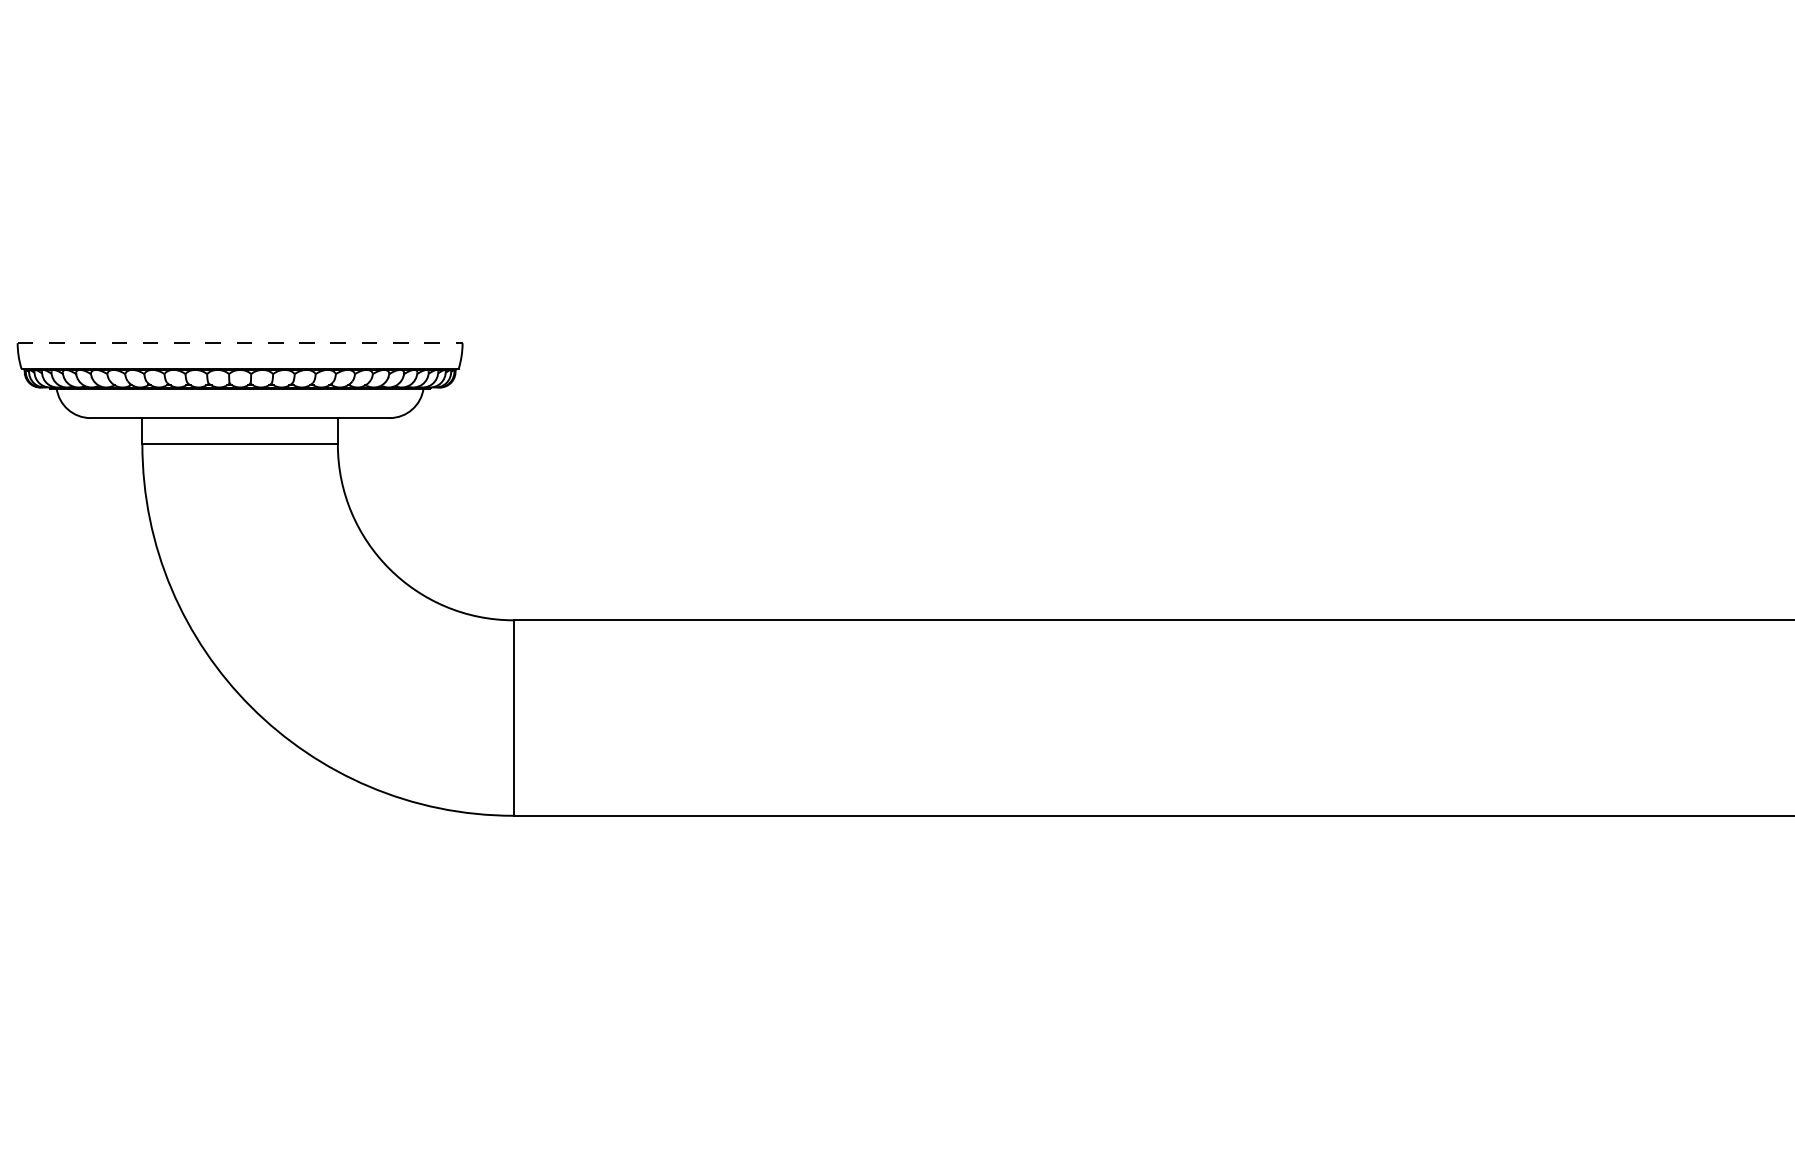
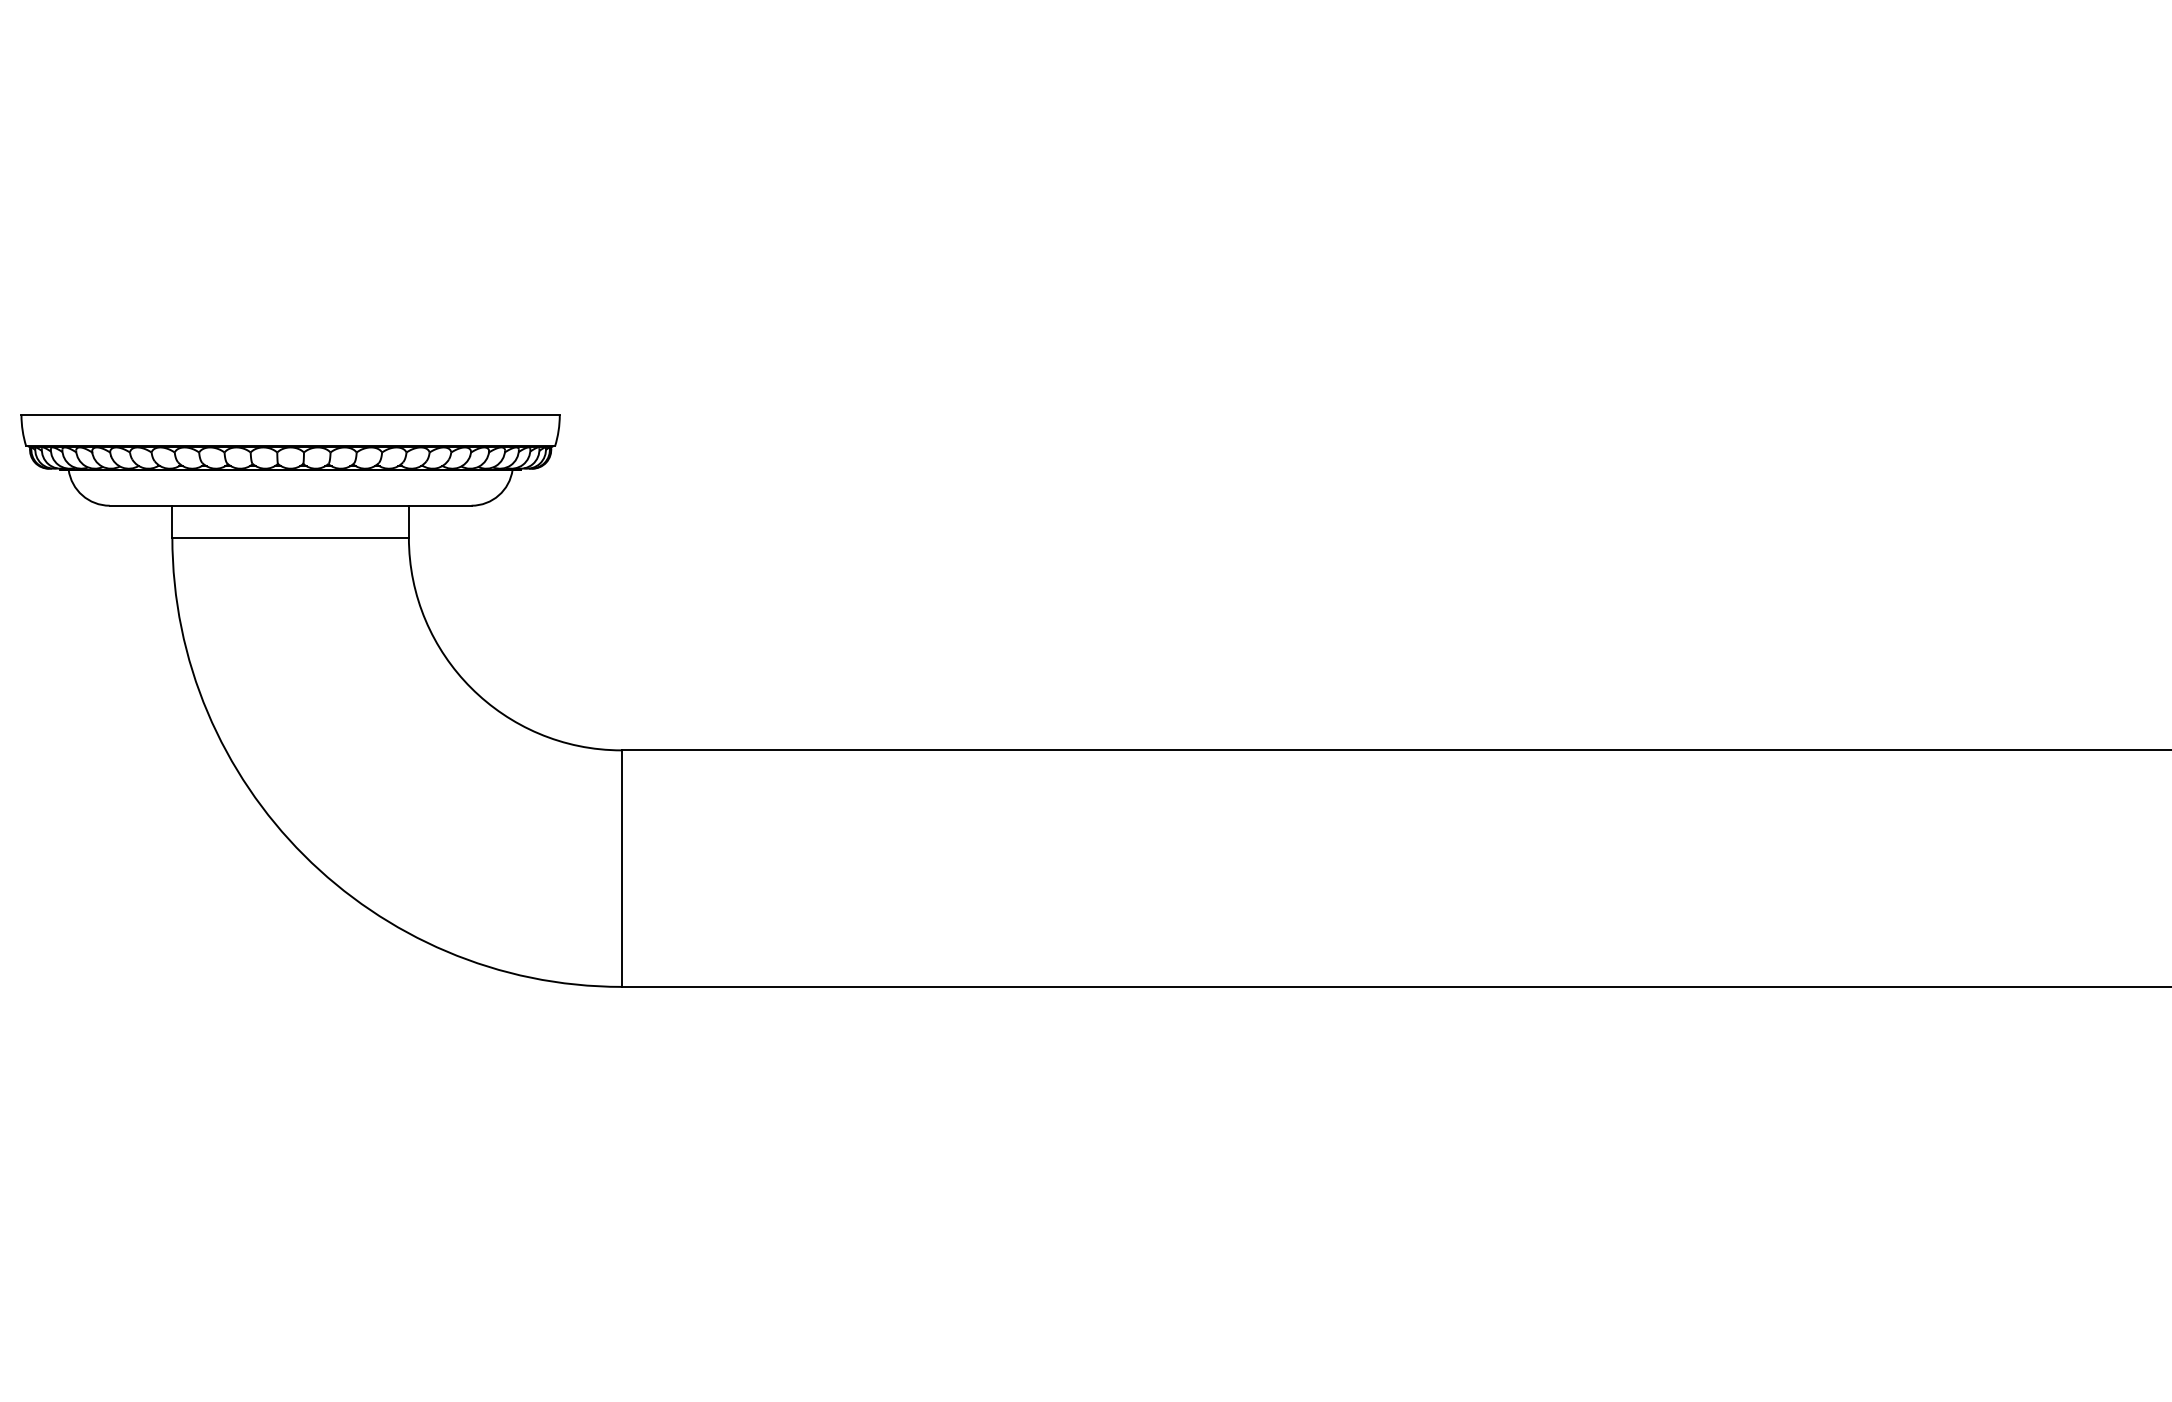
line: (240, 343) -> (291, 415), dashed -> solid

